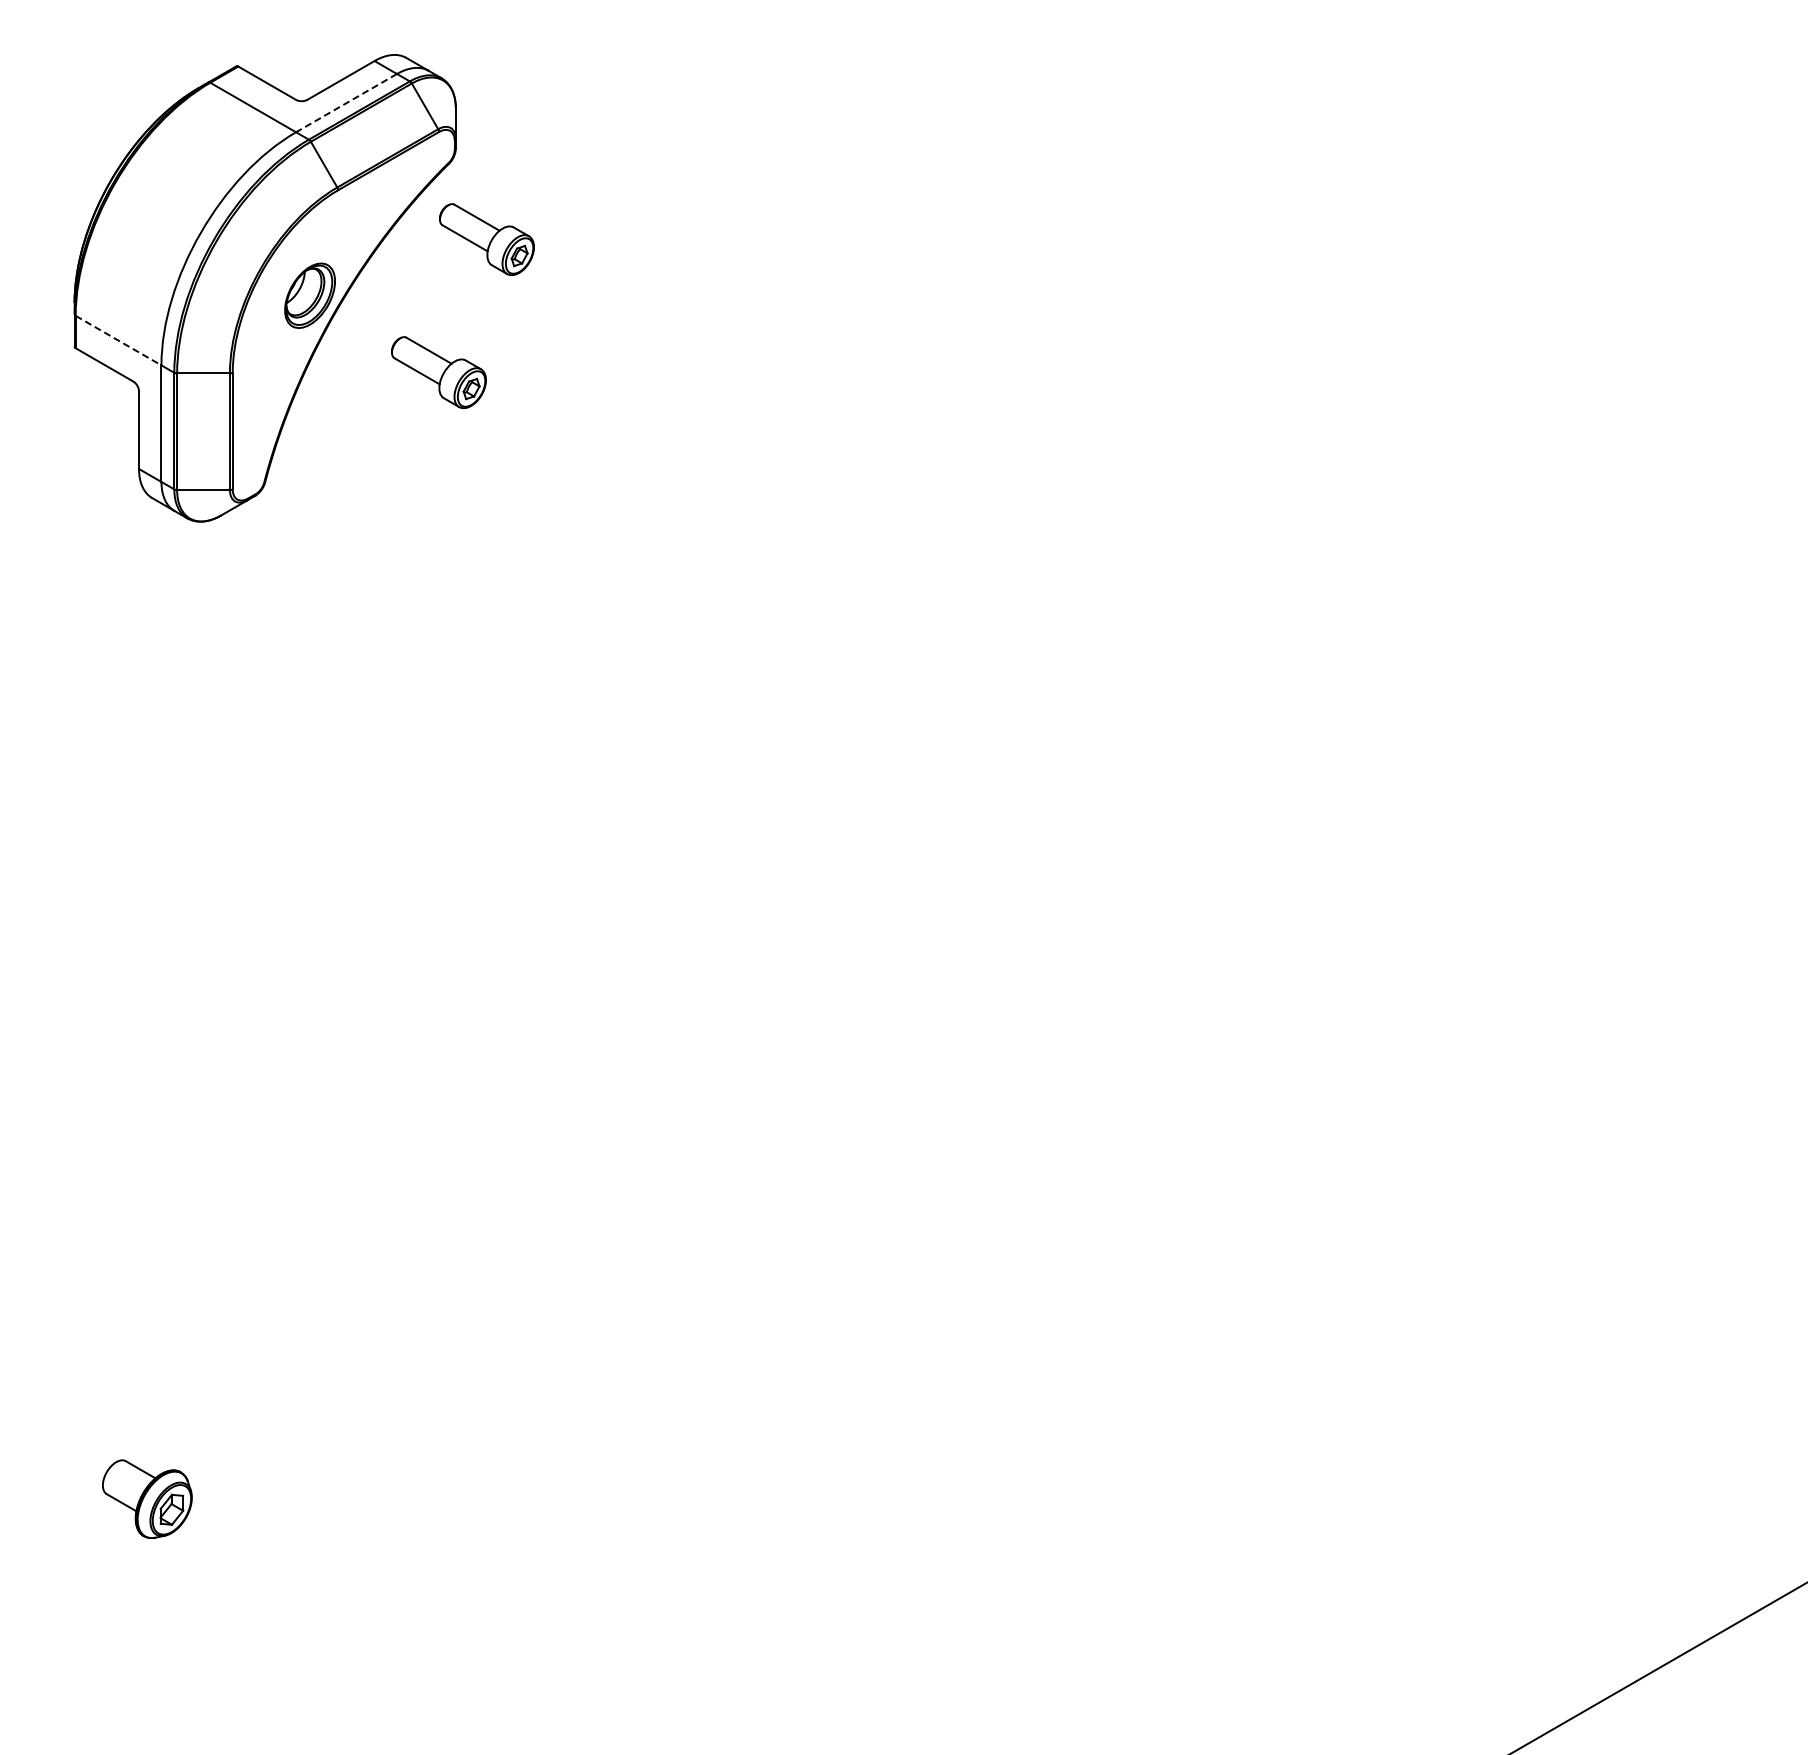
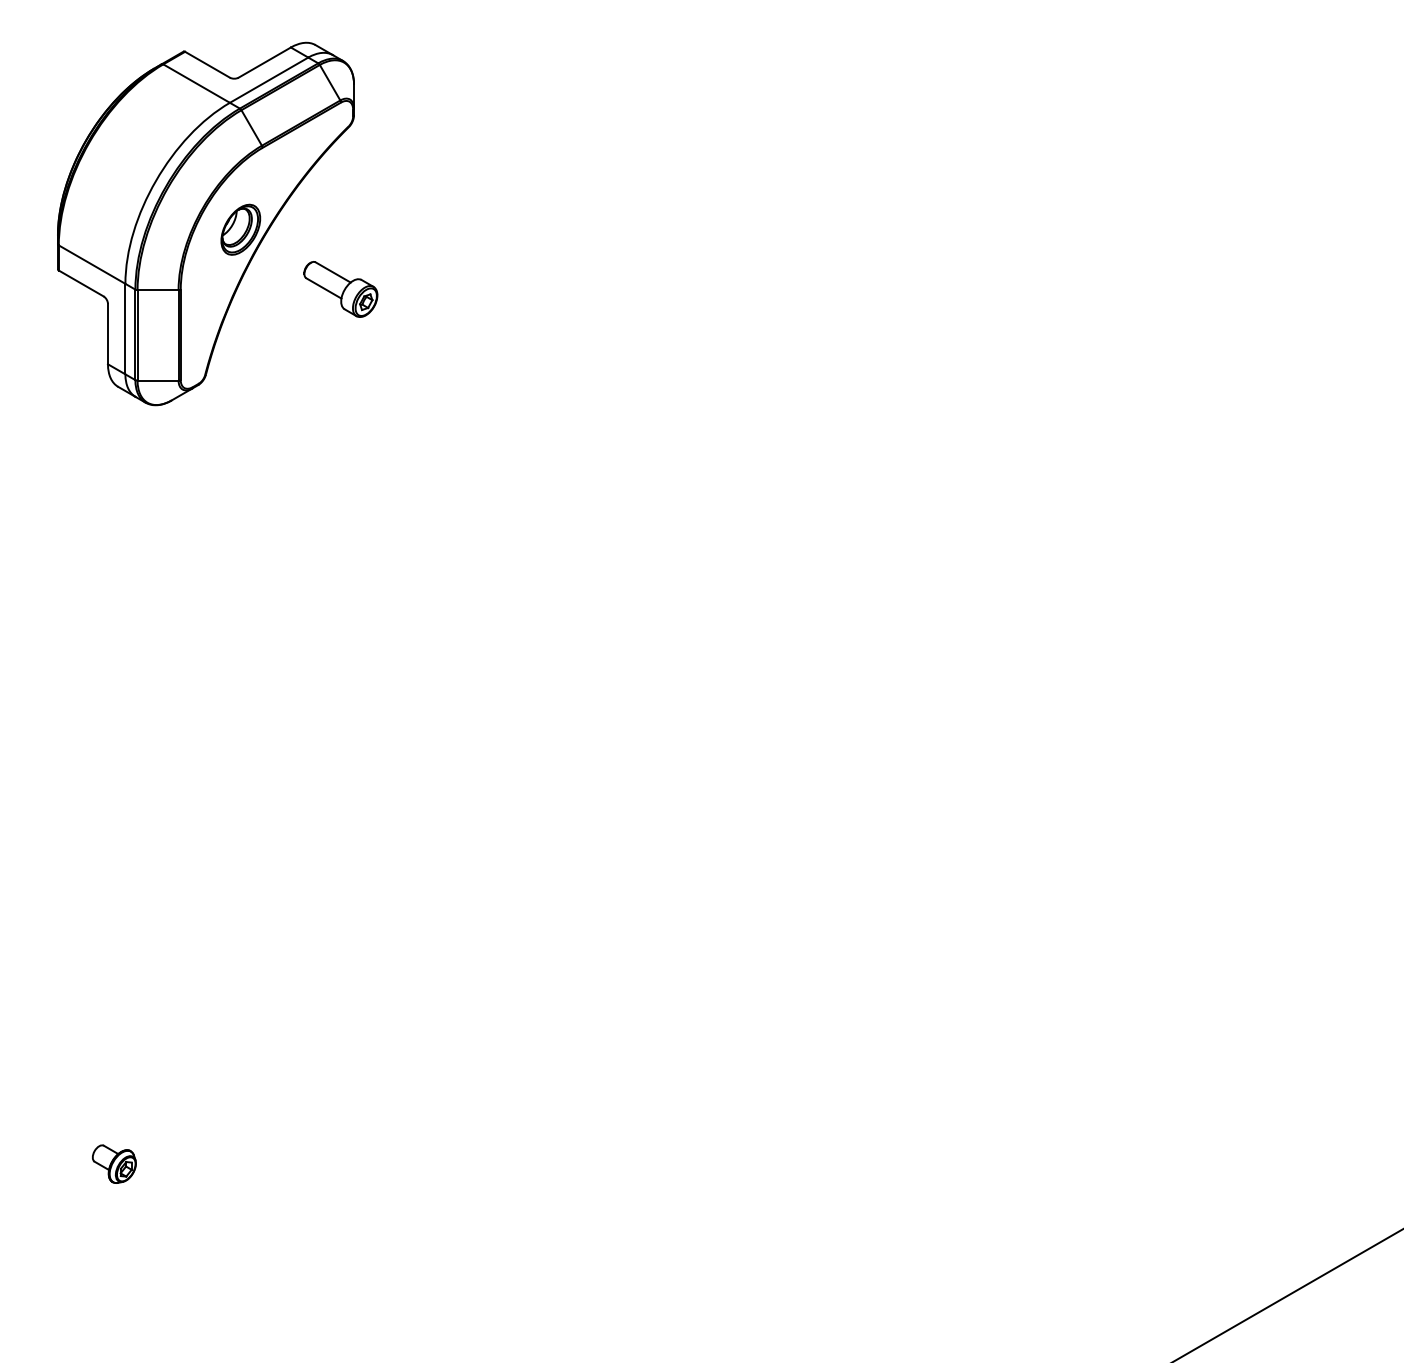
line: (346, 103) -> (269, 80), dashed -> solid
part: (486, 239) -> (377, 186), removed
line: (118, 340) -> (92, 264), dashed -> solid
part: (146, 1498) -> (113, 1163), size x0.62

